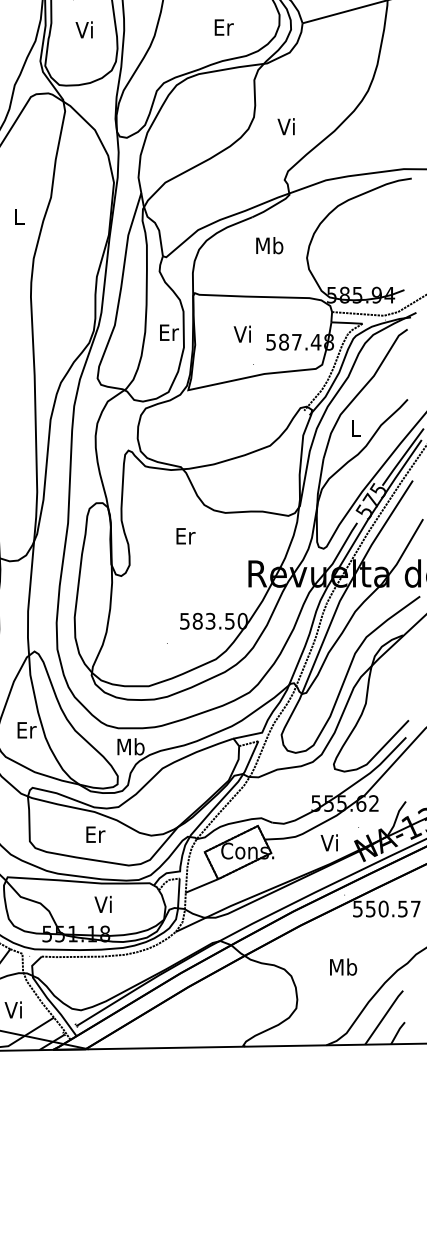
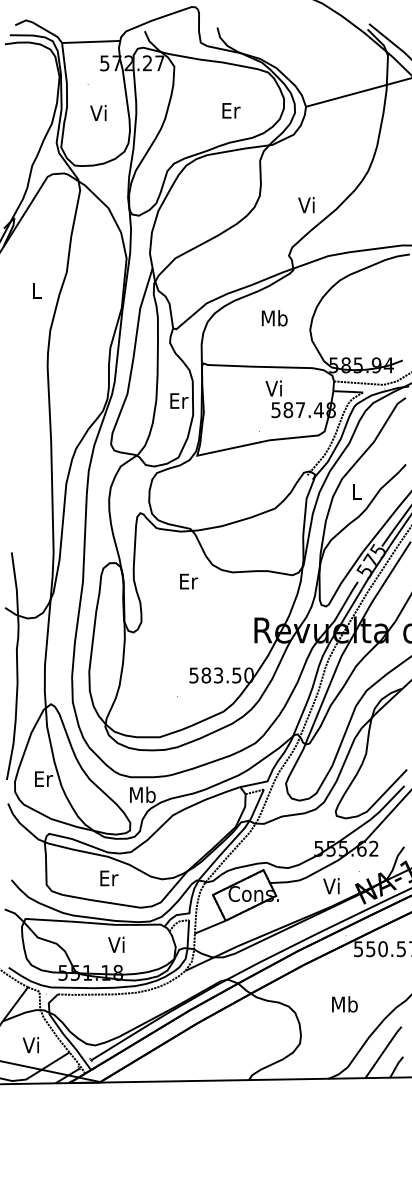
text: (286, 127) -> (306, 205), moved
text: (242, 334) -> (273, 388), moved
text: (186, 536) -> (189, 581), moved

